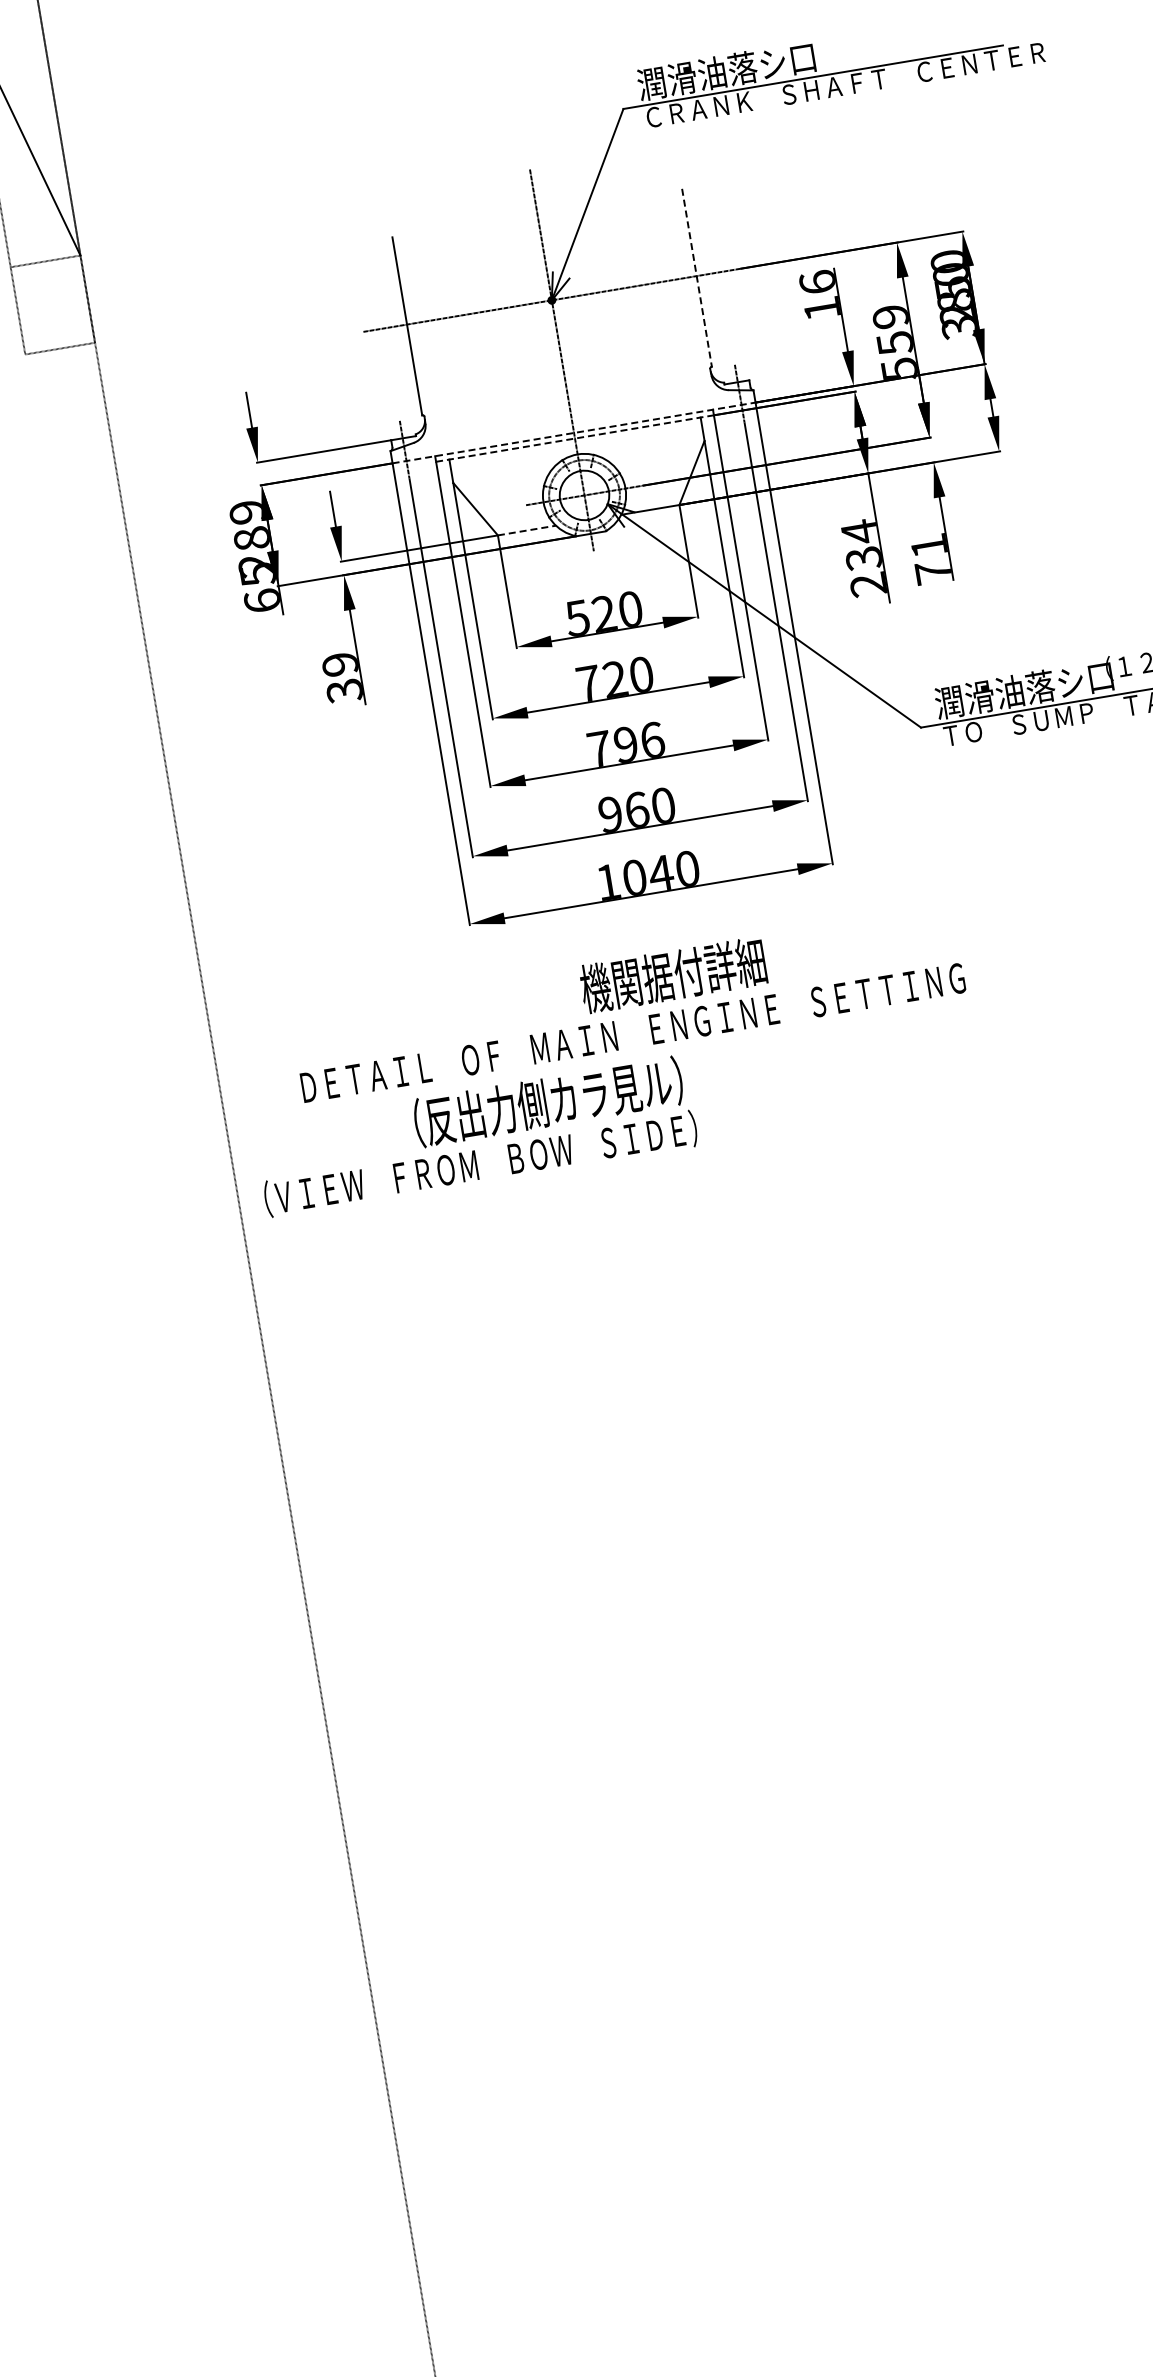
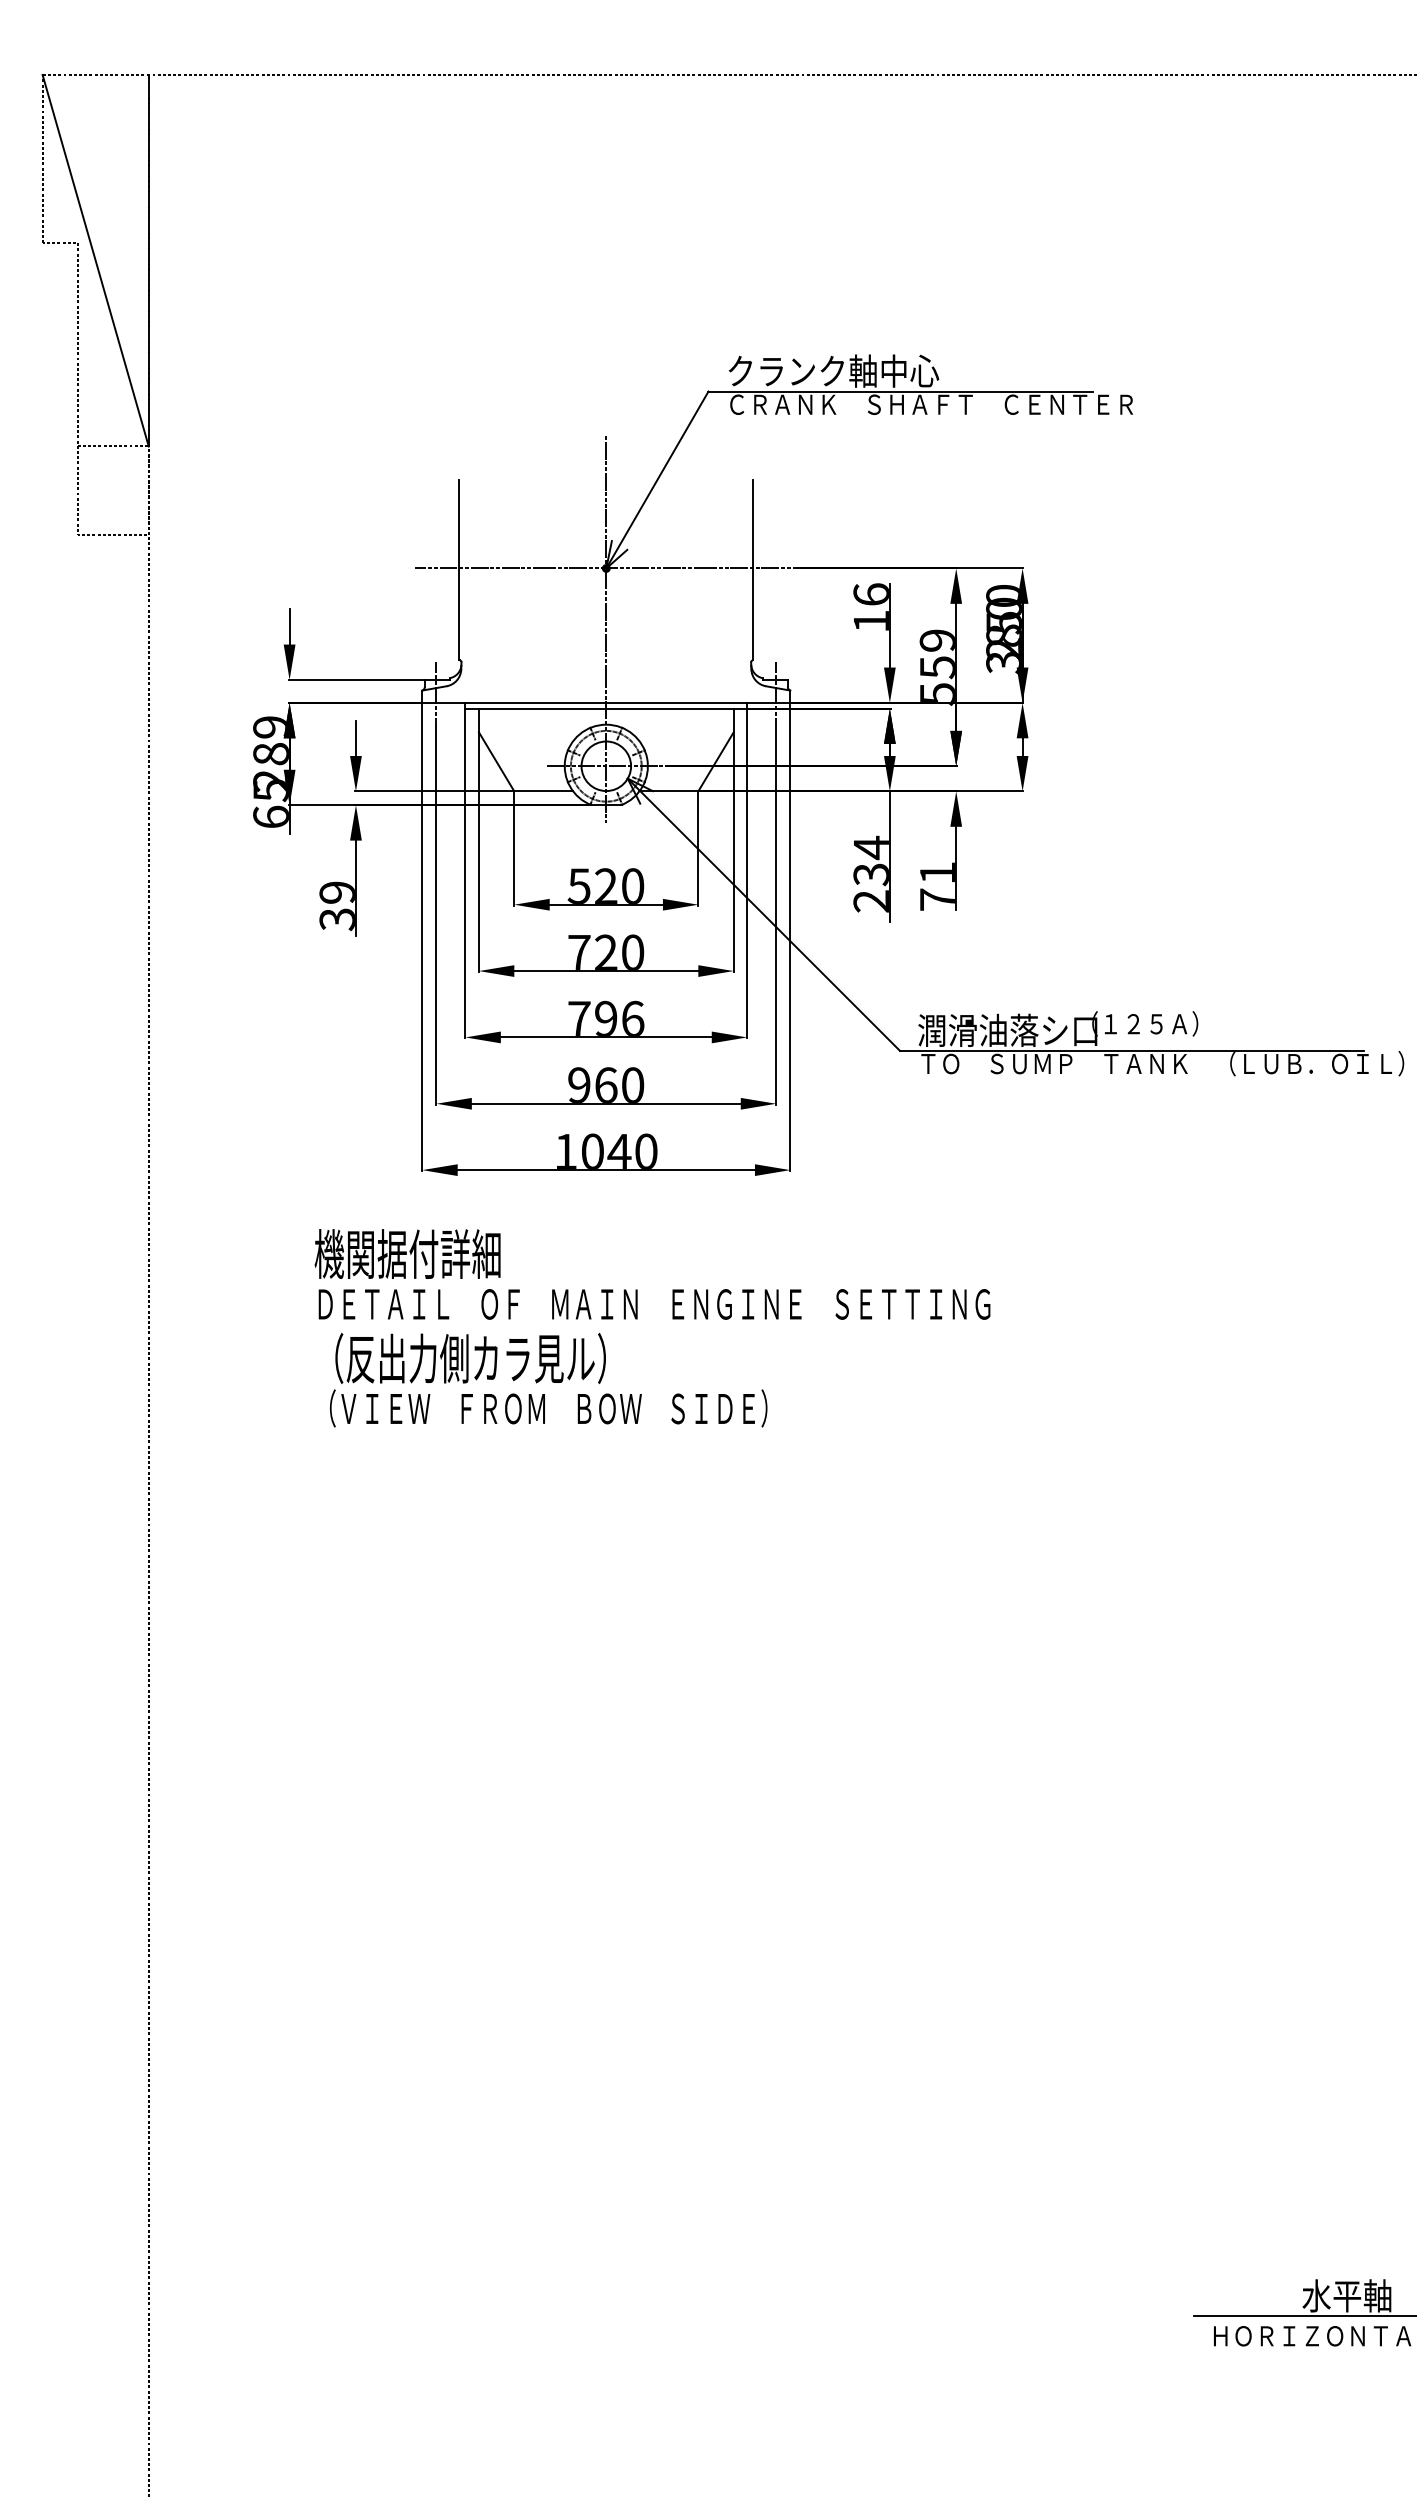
text: (743, 67) -> (833, 370), 潤滑油落シ口 -> クランク軸中心
line: (697, 278) -> (753, 570), dashed -> solid
line: (574, 432) -> (606, 702), dashed -> solid
line: (575, 438) -> (606, 708), dashed -> solid
line: (527, 530) -> (544, 791), dashed -> solid
text: (673, 974) -> (407, 1253), moved
text: (633, 1033) -> (654, 1304), moved
text: (480, 1163) -> (548, 1408), moved

